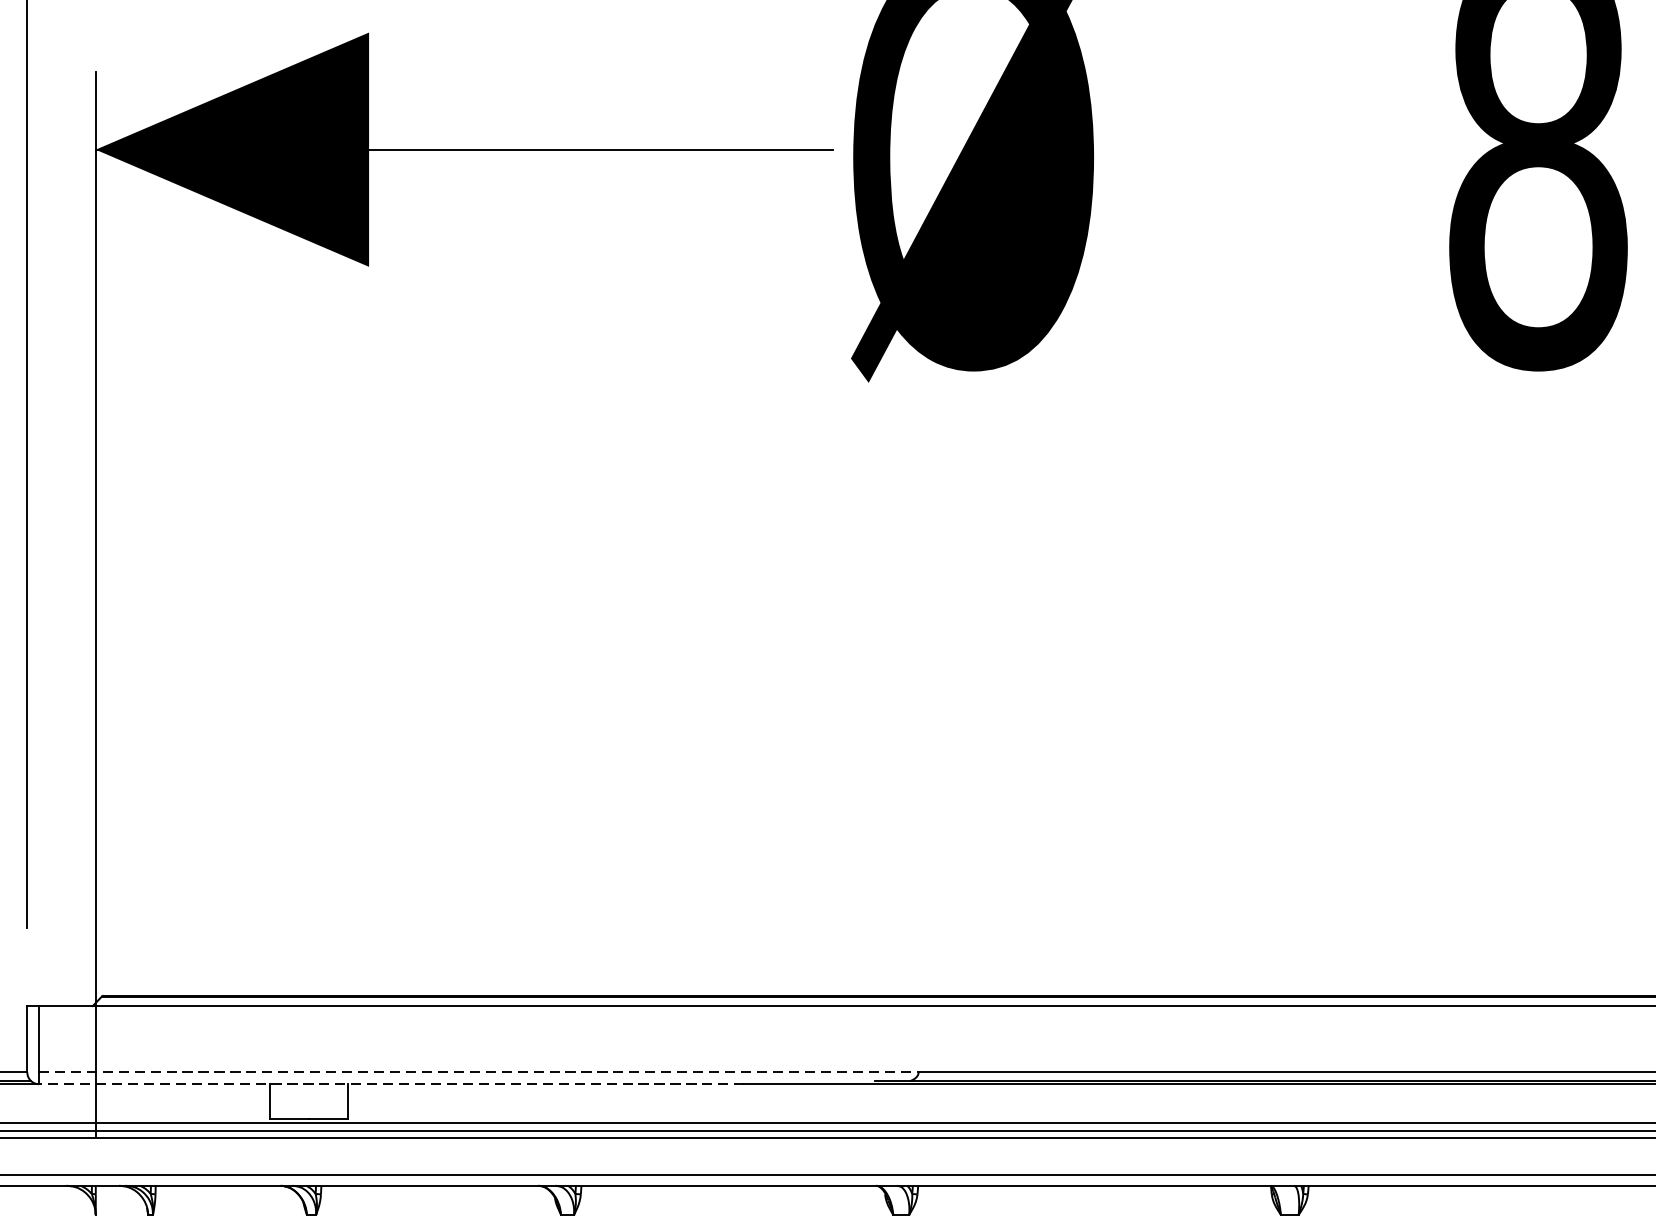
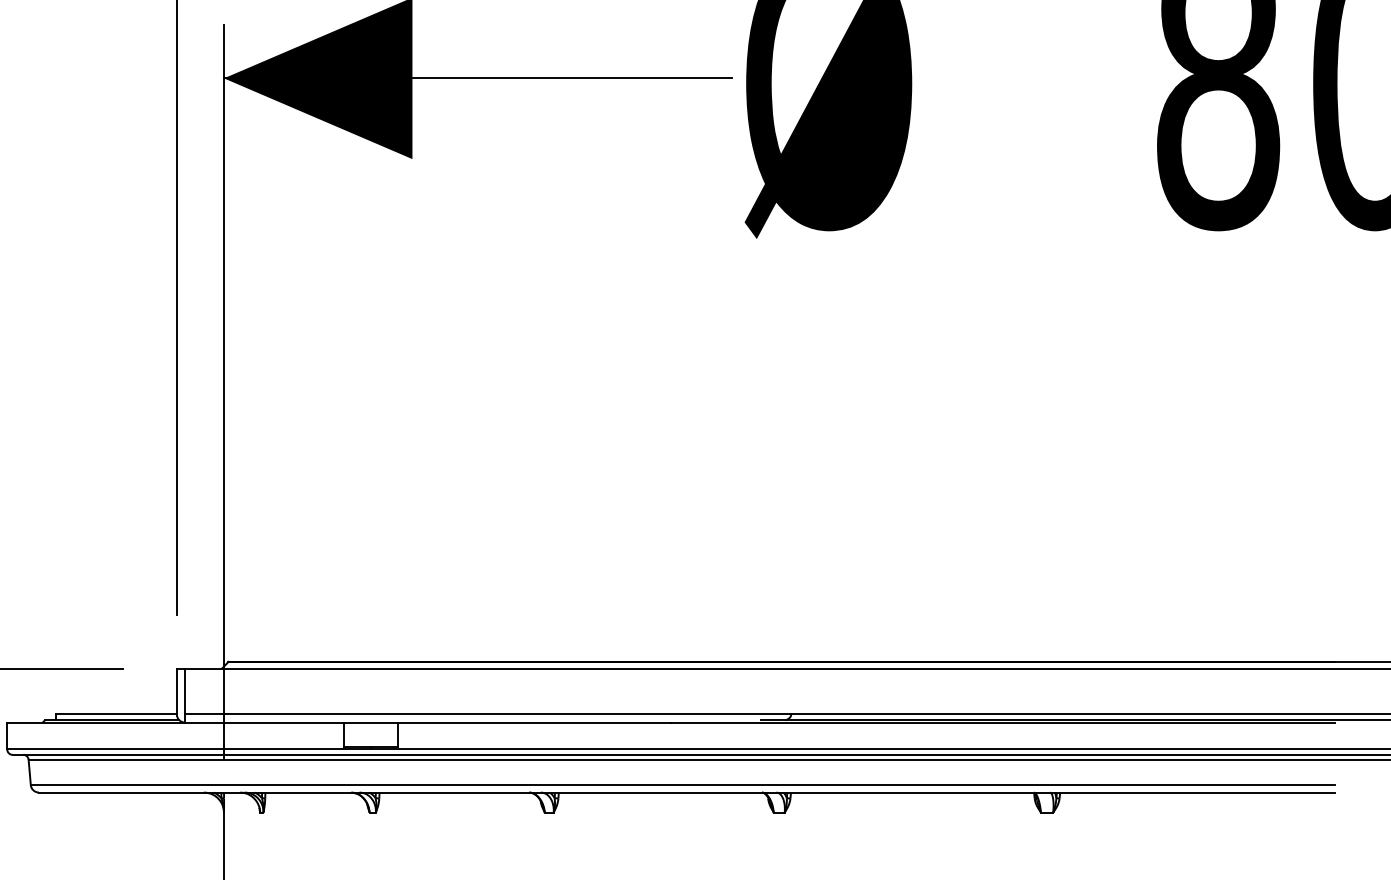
line: (479, 1072) -> (488, 714), dashed -> solid
line: (390, 1084) -> (427, 722), dashed -> solid

